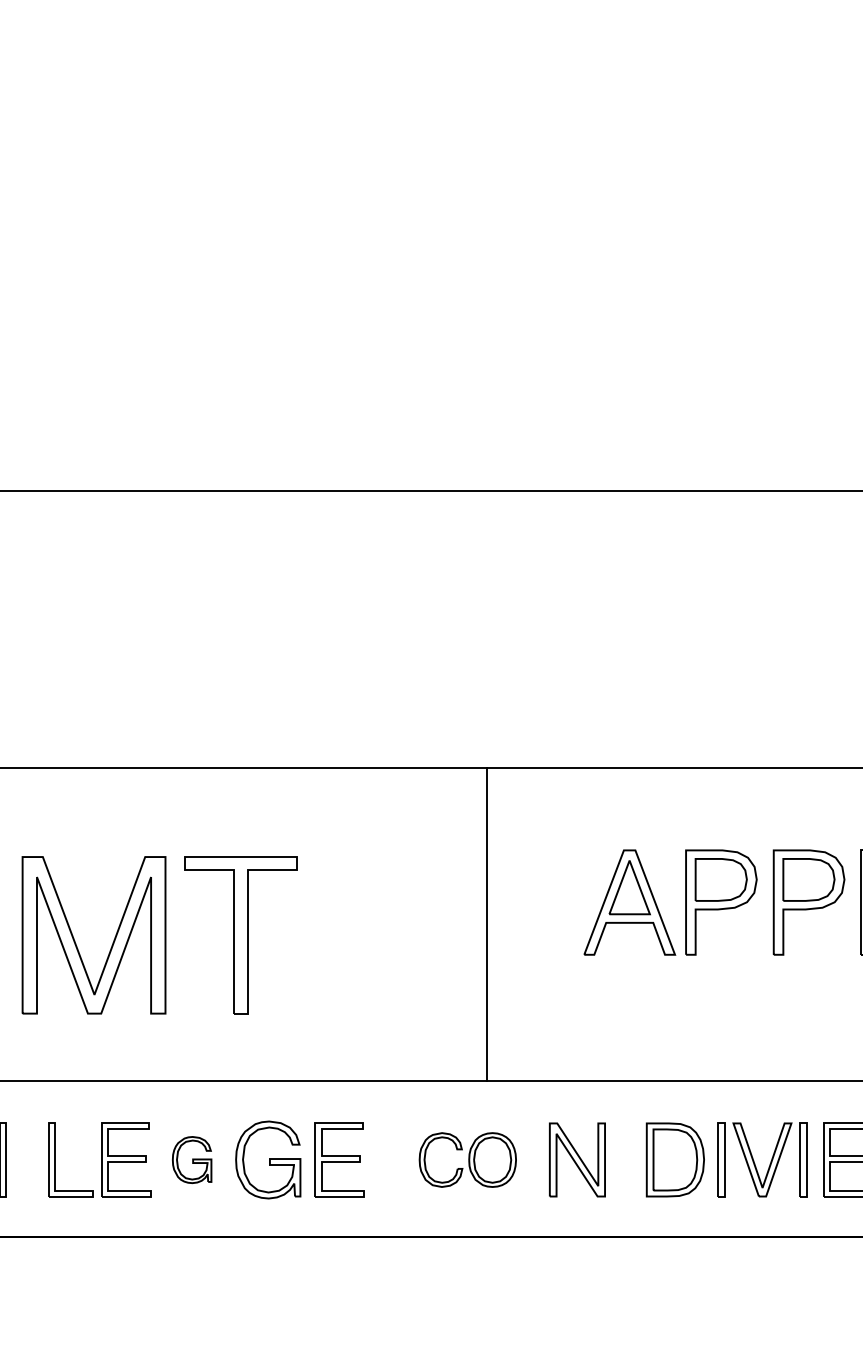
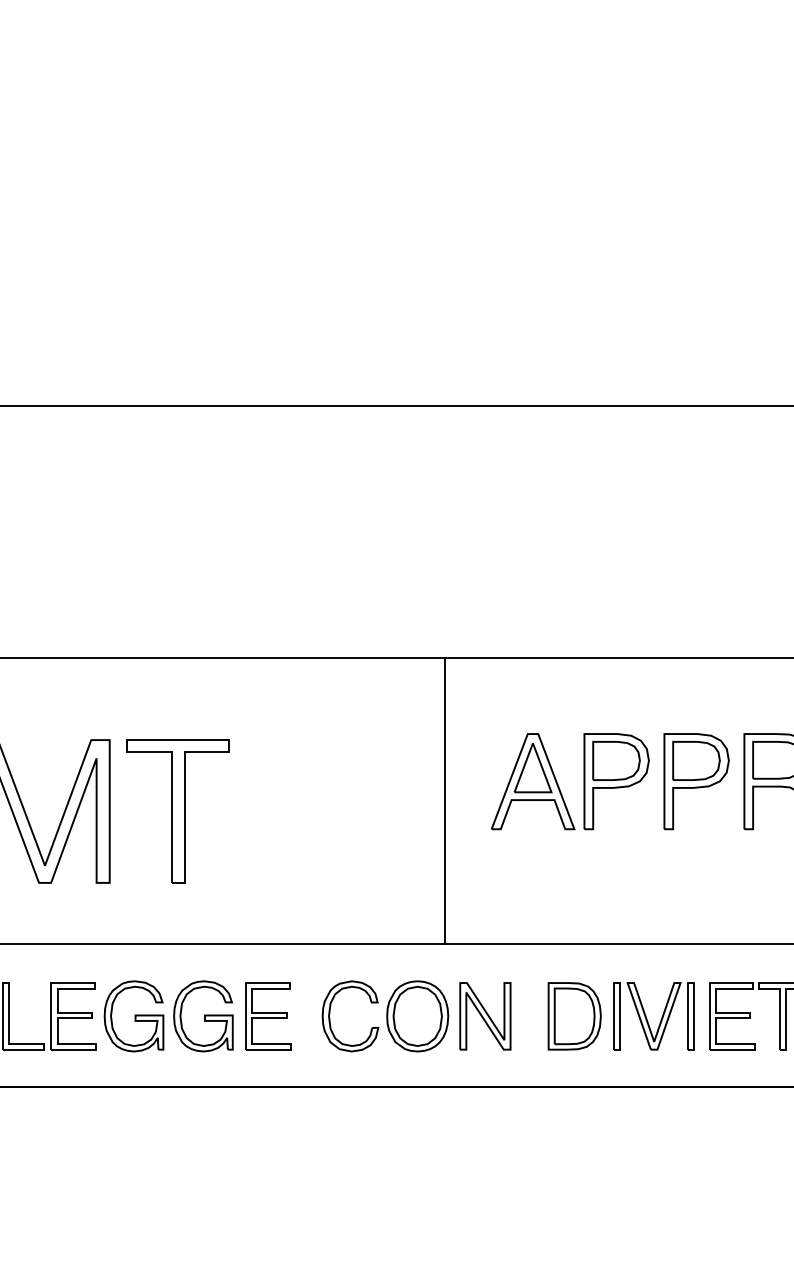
line: (486, 924) -> (444, 801), moved
part: (191, 1160) -> (133, 1016), size x1.67
part: (467, 1160) -> (385, 1016), size x1.43

